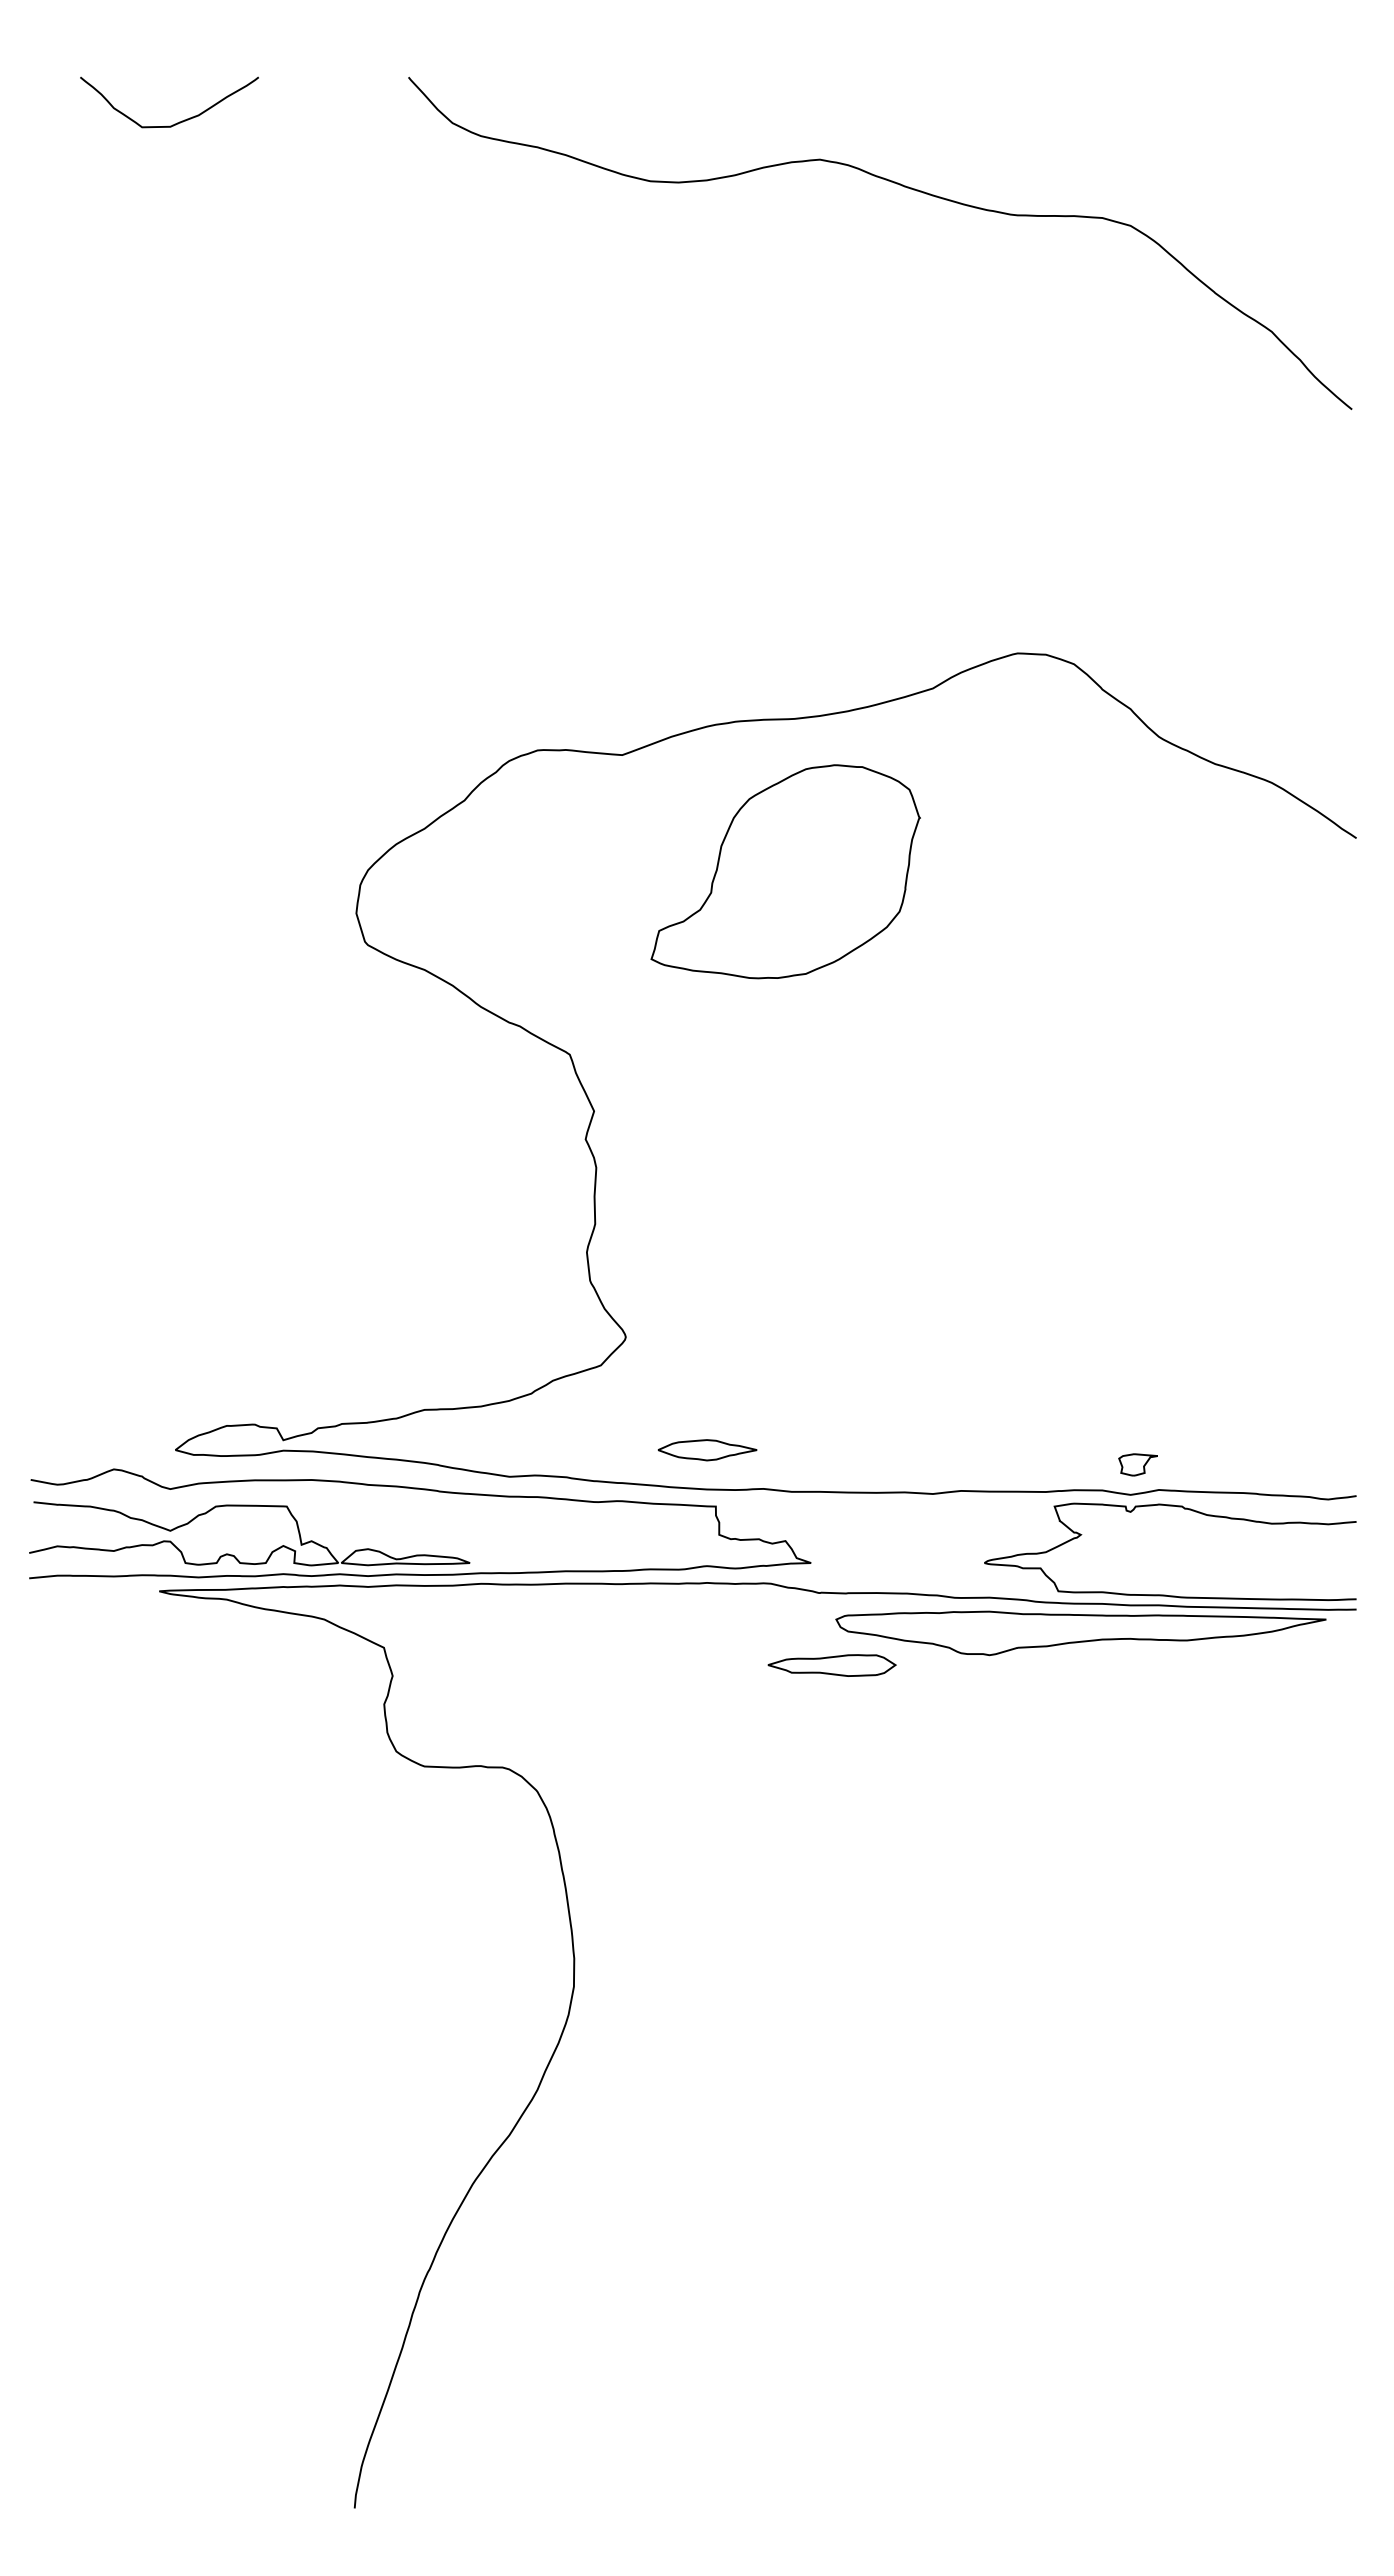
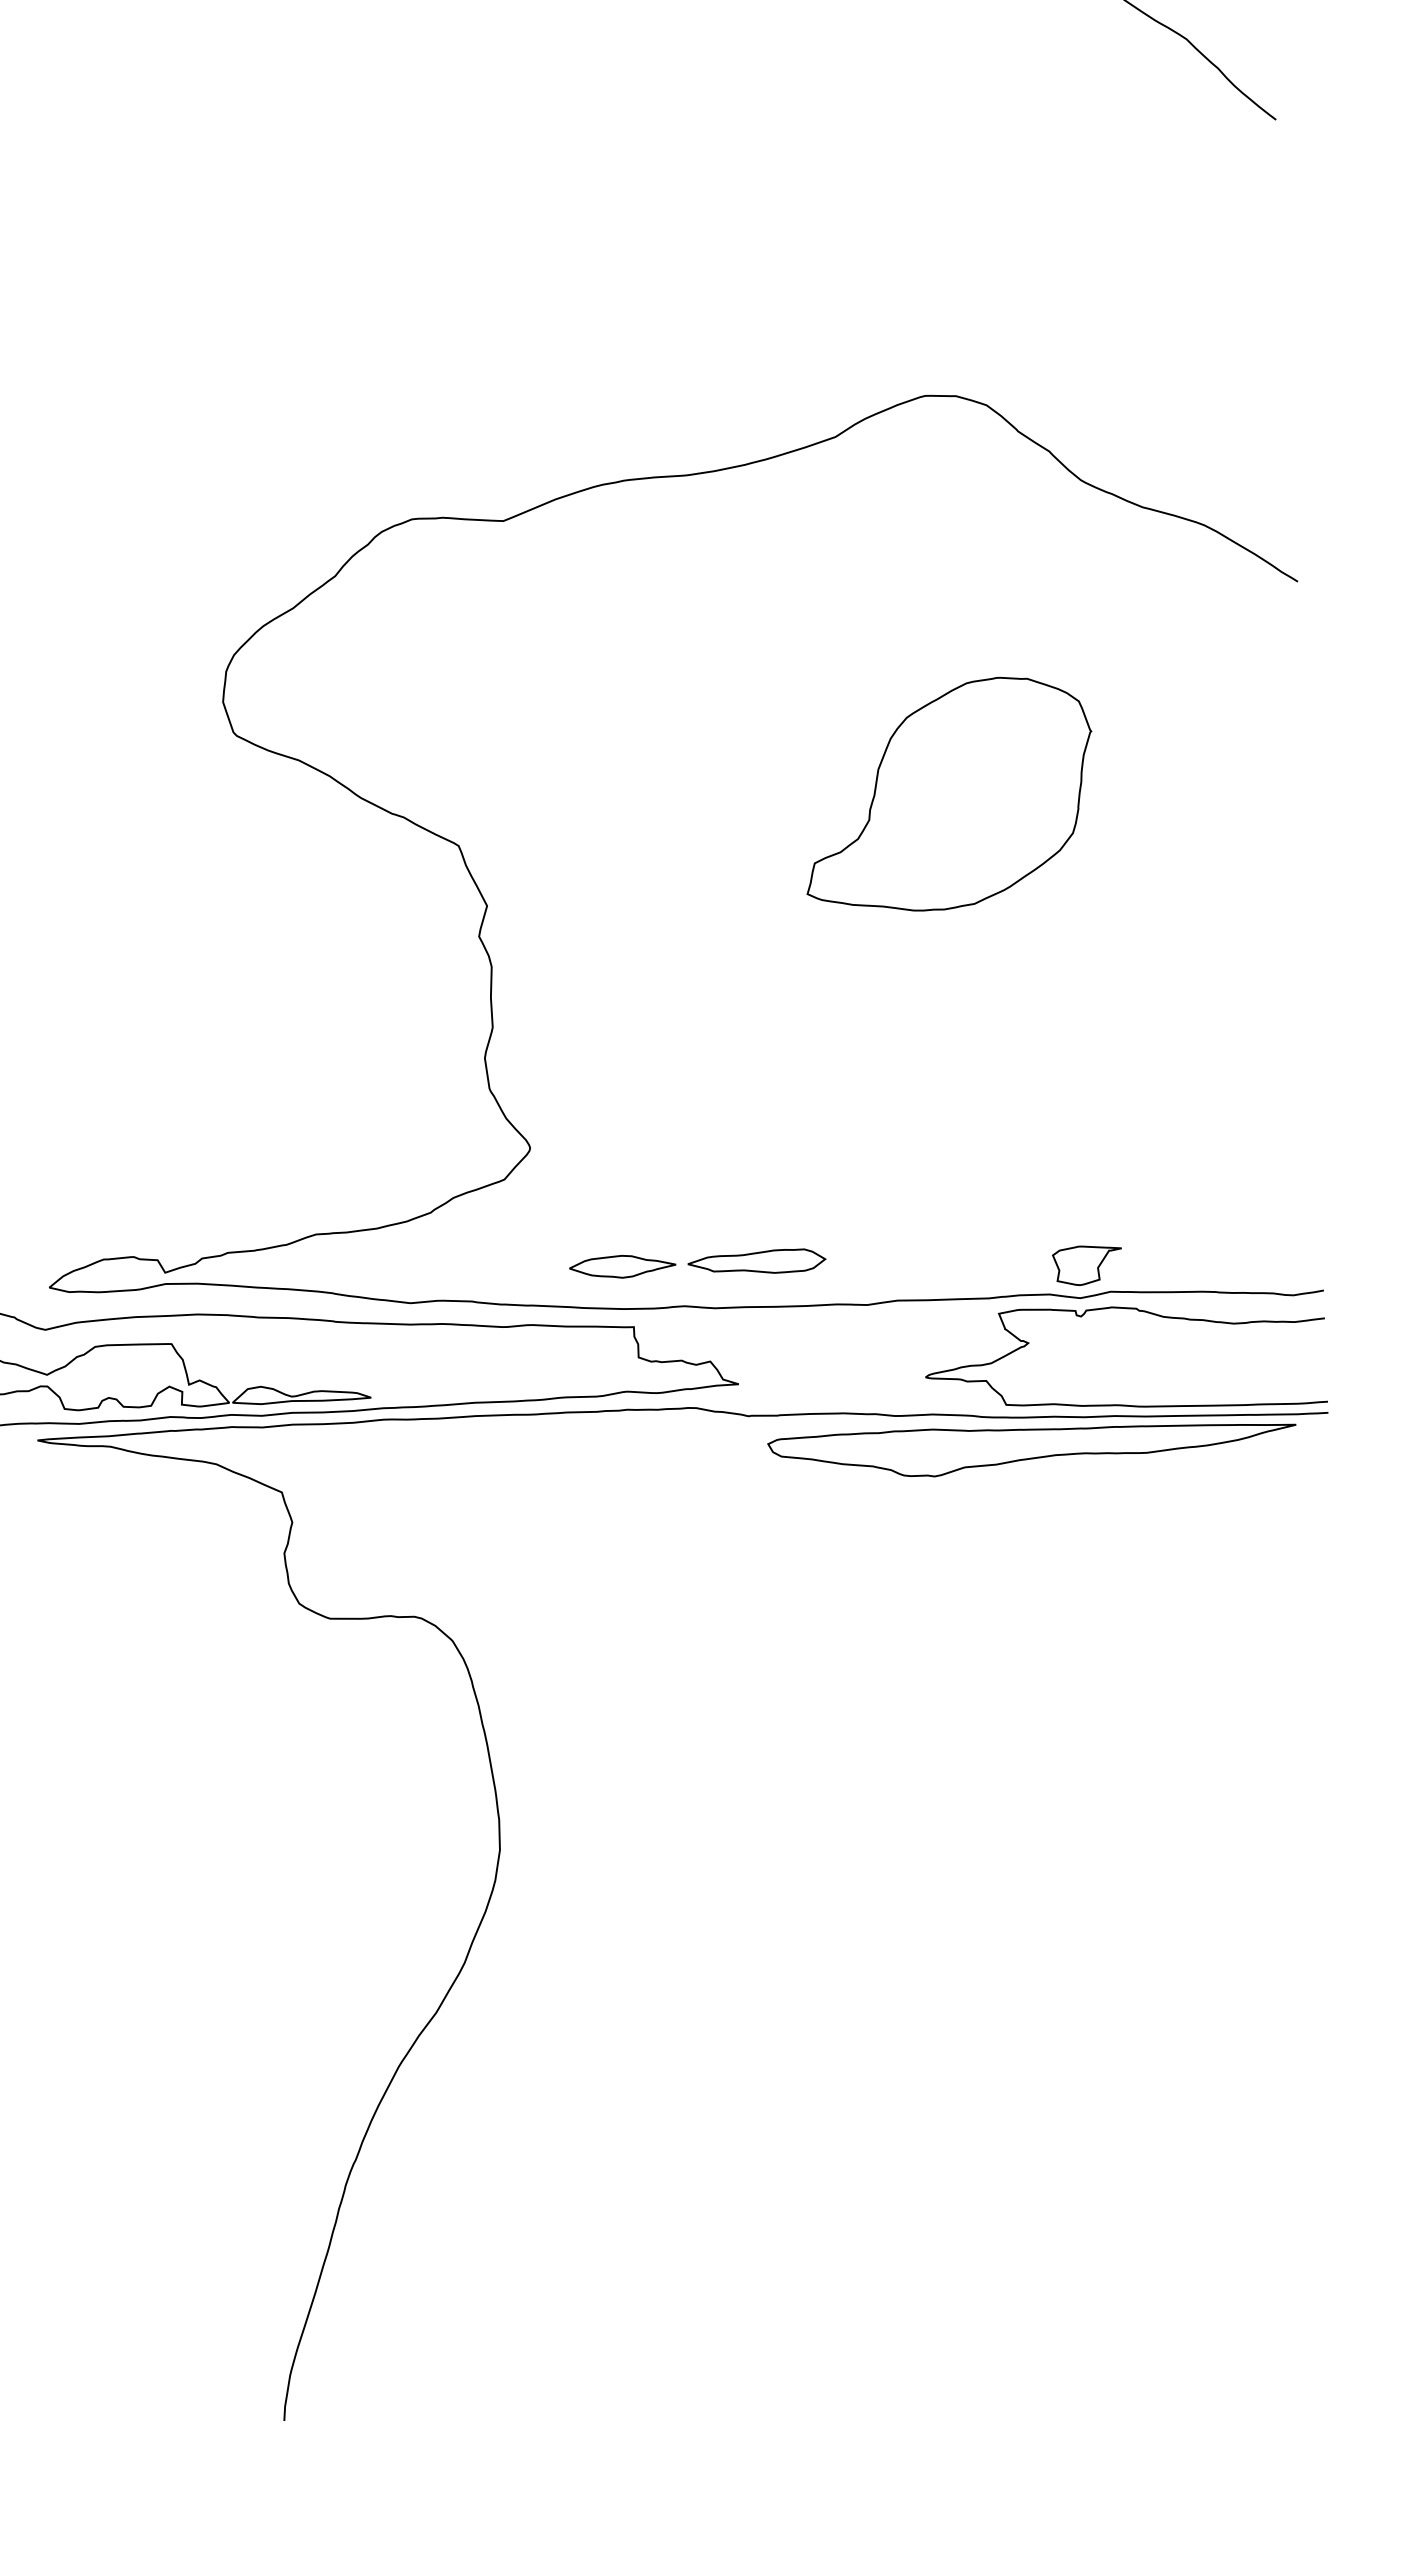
part: (785, 871) -> (948, 794), moved
part: (1137, 1464) -> (1086, 1265), size x1.67
part: (831, 1665) -> (756, 1262), moved

